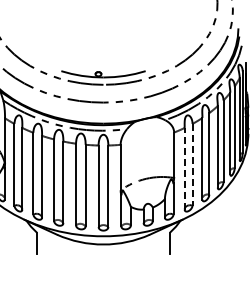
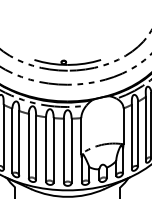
line: (192, 164) -> (138, 133), dashed -> solid
line: (184, 168) -> (131, 136), dashed -> solid

